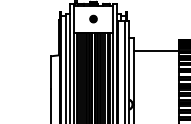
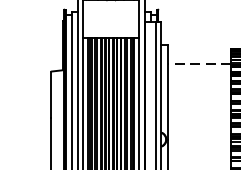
part: (93, 18) -> (111, 18), removed
line: (156, 50) -> (199, 63), solid -> dashed

